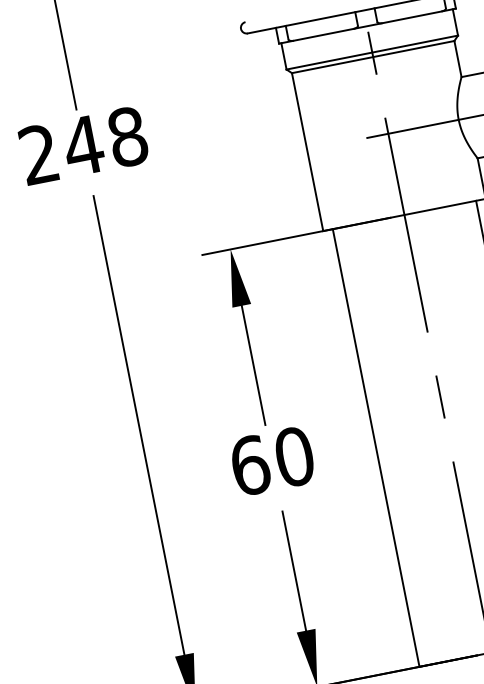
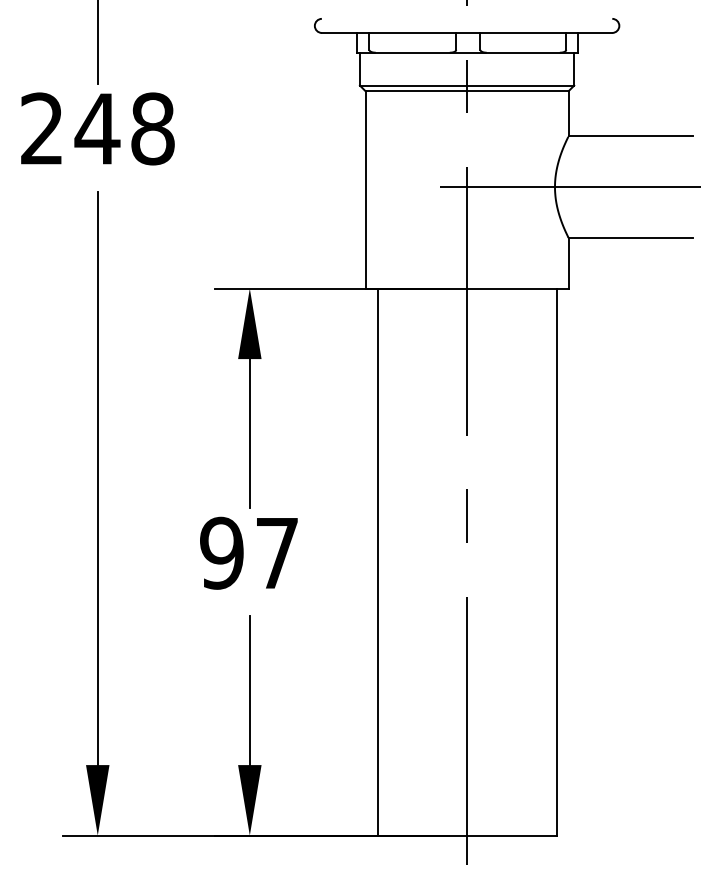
text: (272, 460) -> (249, 552), 60 -> 97

